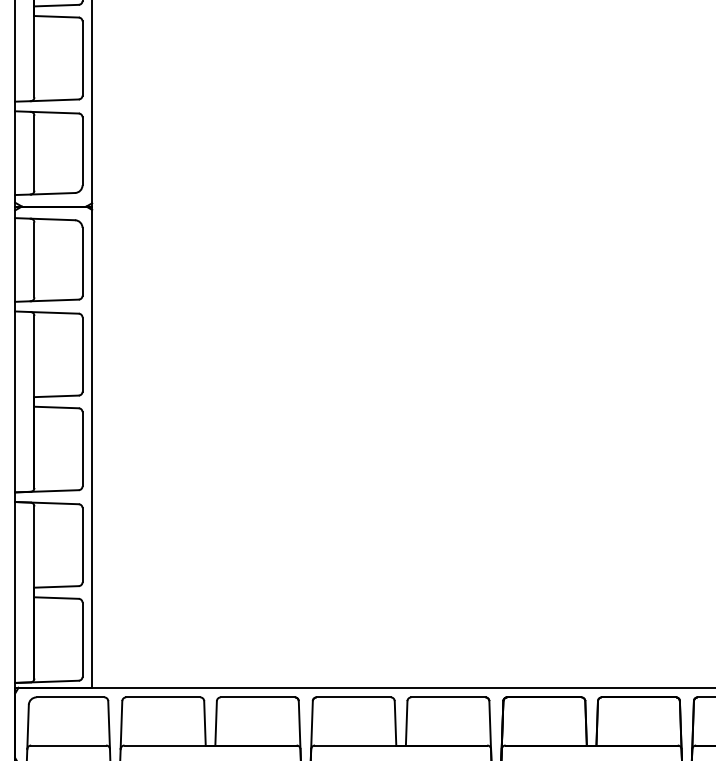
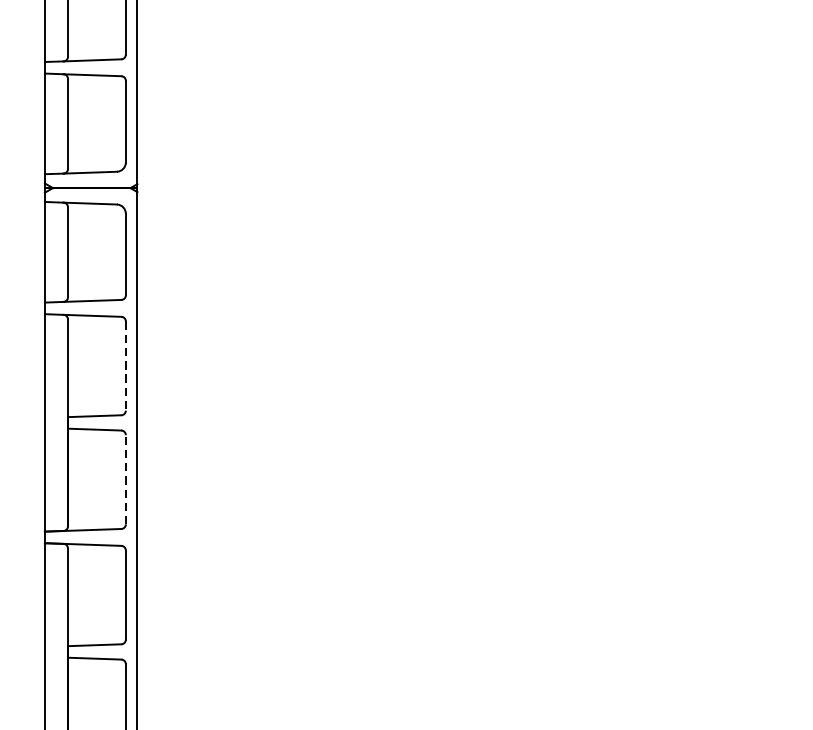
line: (82, 355) -> (125, 367), solid -> dashed
line: (82, 448) -> (125, 478), solid -> dashed

